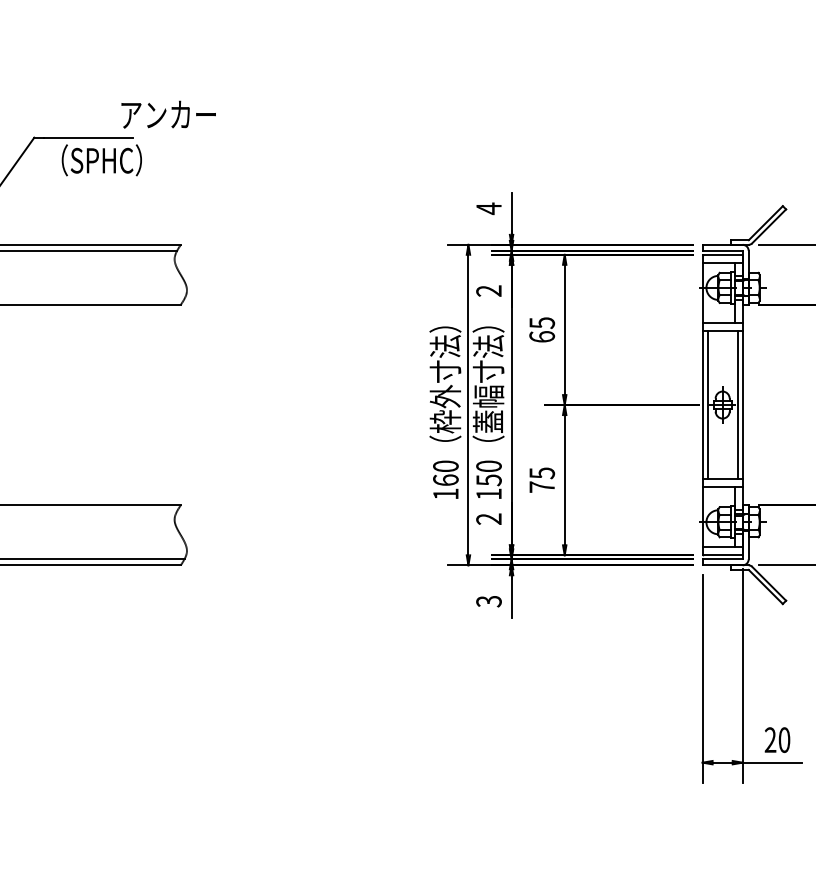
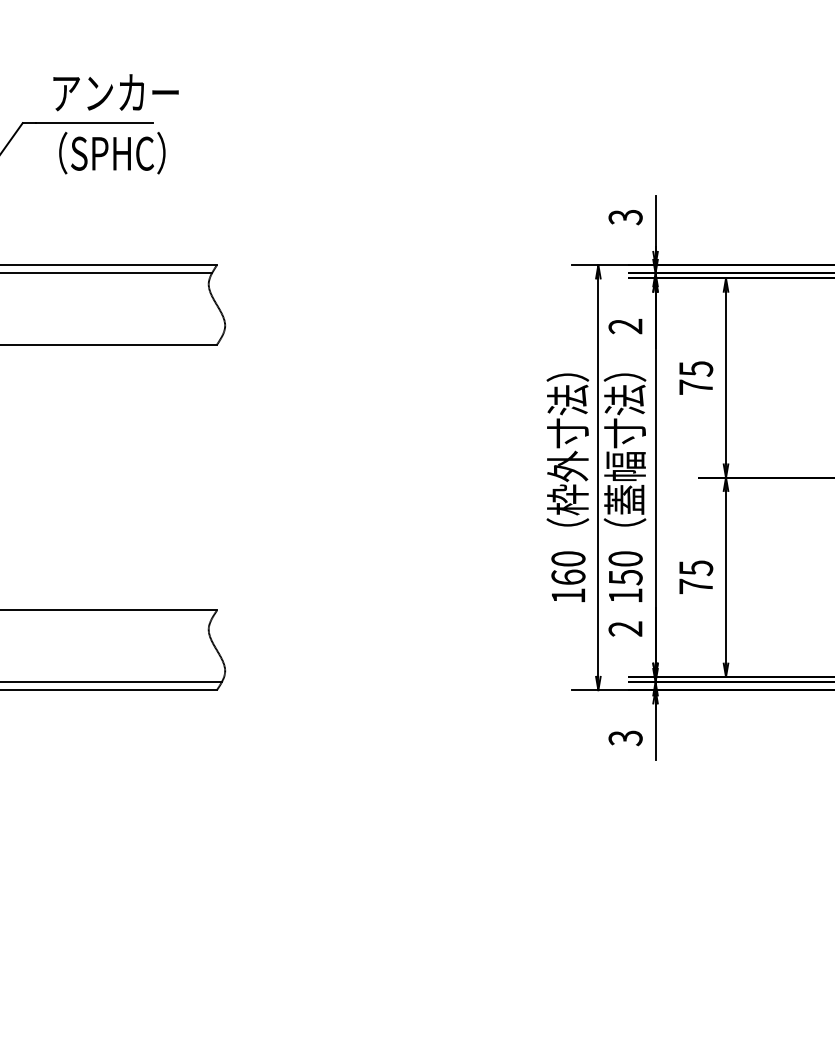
text: (168, 114) -> (115, 92), moved
text: (488, 208) -> (624, 217), 4 -> 3
text: (542, 336) -> (696, 386), 65 -> 75

